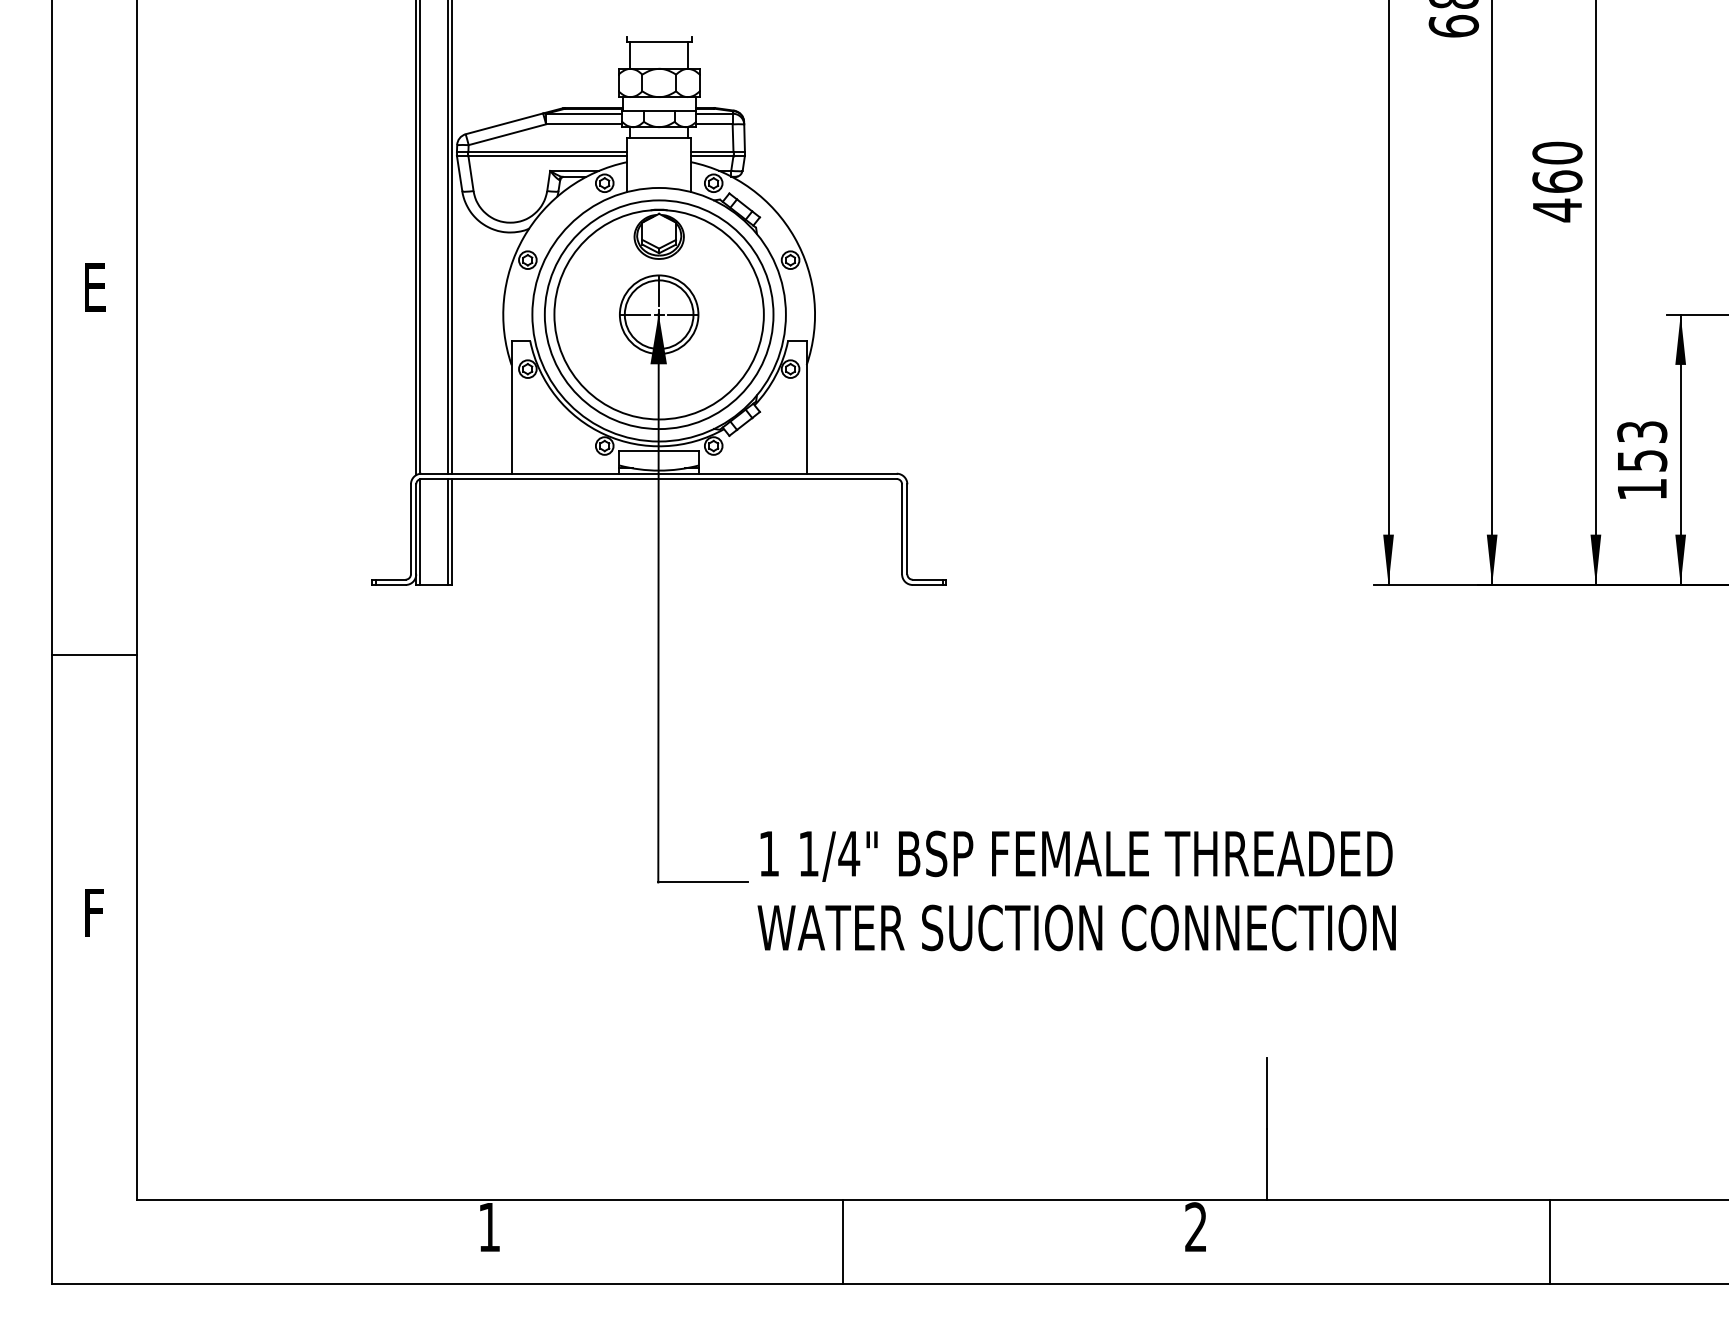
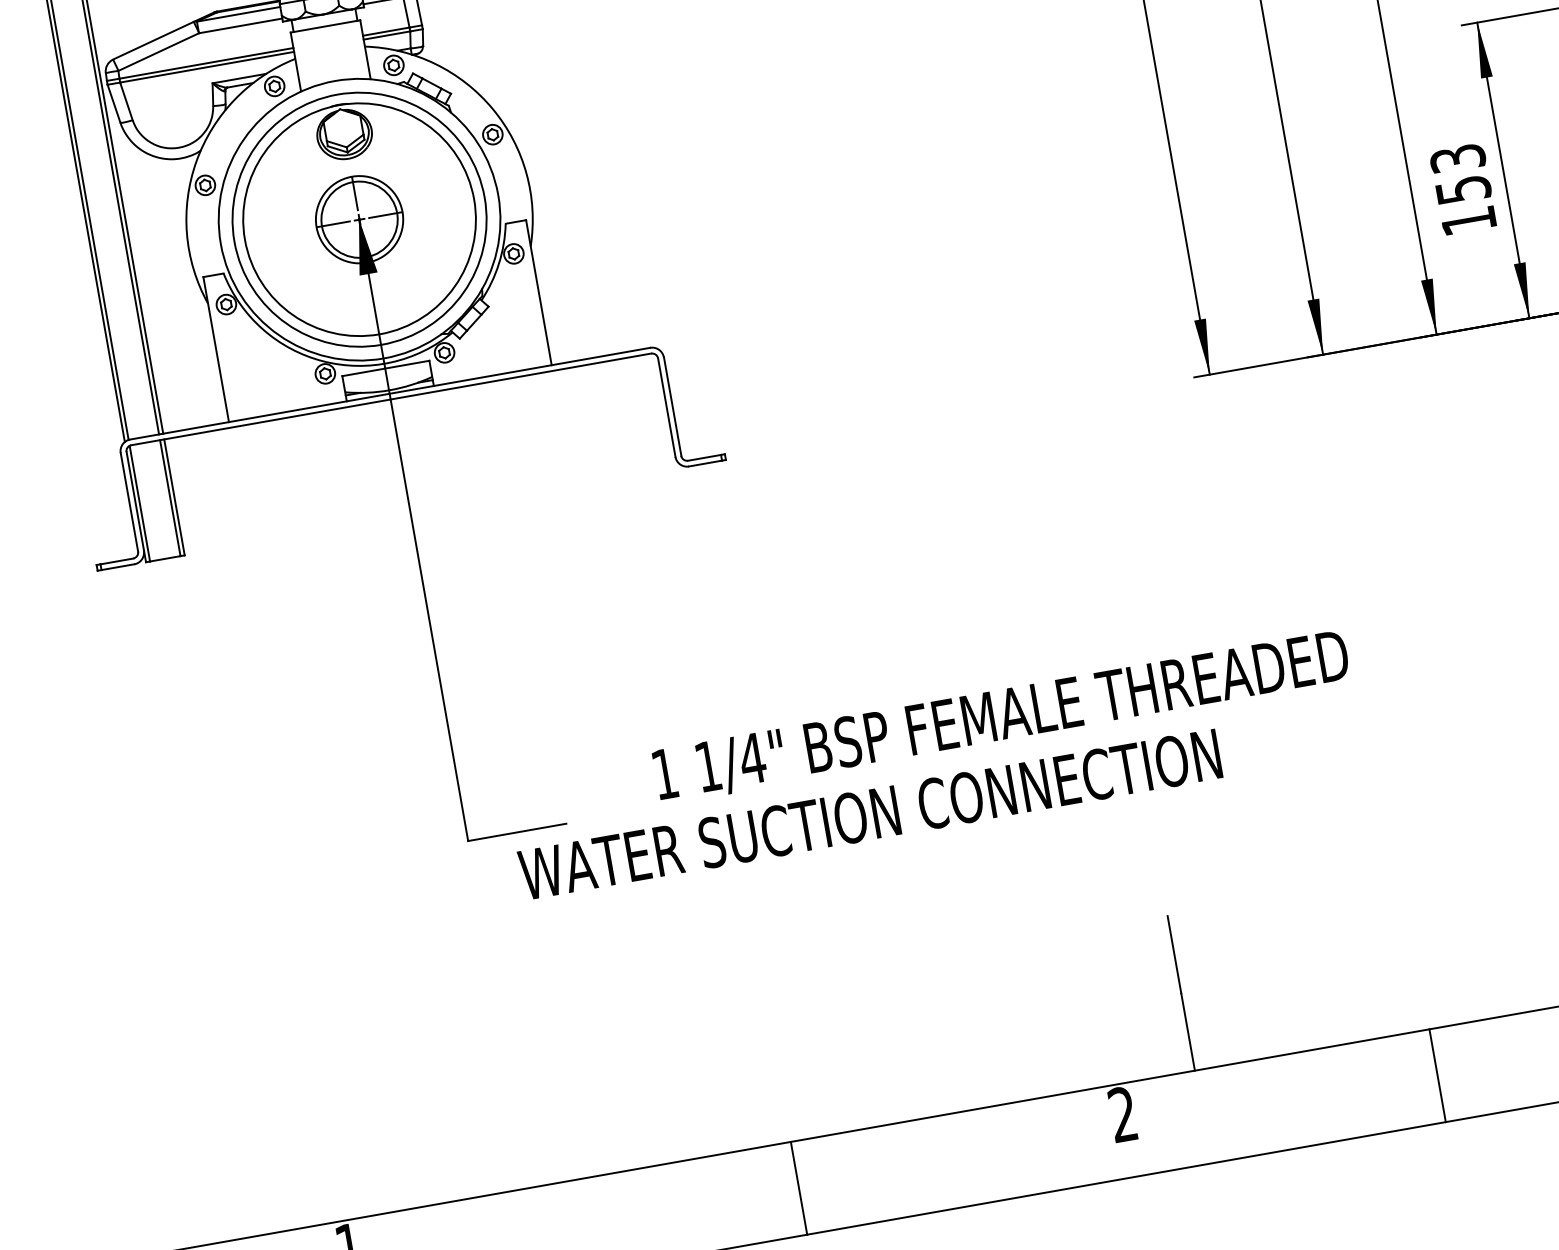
text: (1076, 855) -> (1001, 716), moved
text: (1076, 927) -> (869, 814), moved
line: (843, 1241) -> (799, 1187), moved
line: (1549, 1241) -> (1437, 1075), moved

